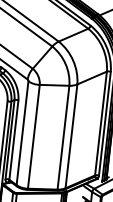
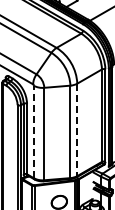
line: (22, 132) -> (33, 131), solid -> dashed
line: (71, 137) -> (77, 130), solid -> dashed

